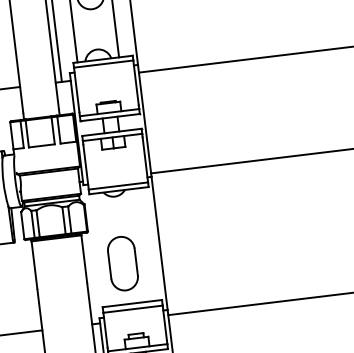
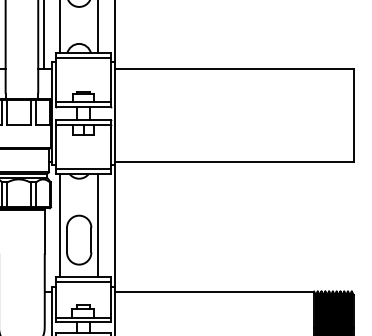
line: (142, 245) -> (98, 225), added
line: (100, 250) -> (60, 225), added

